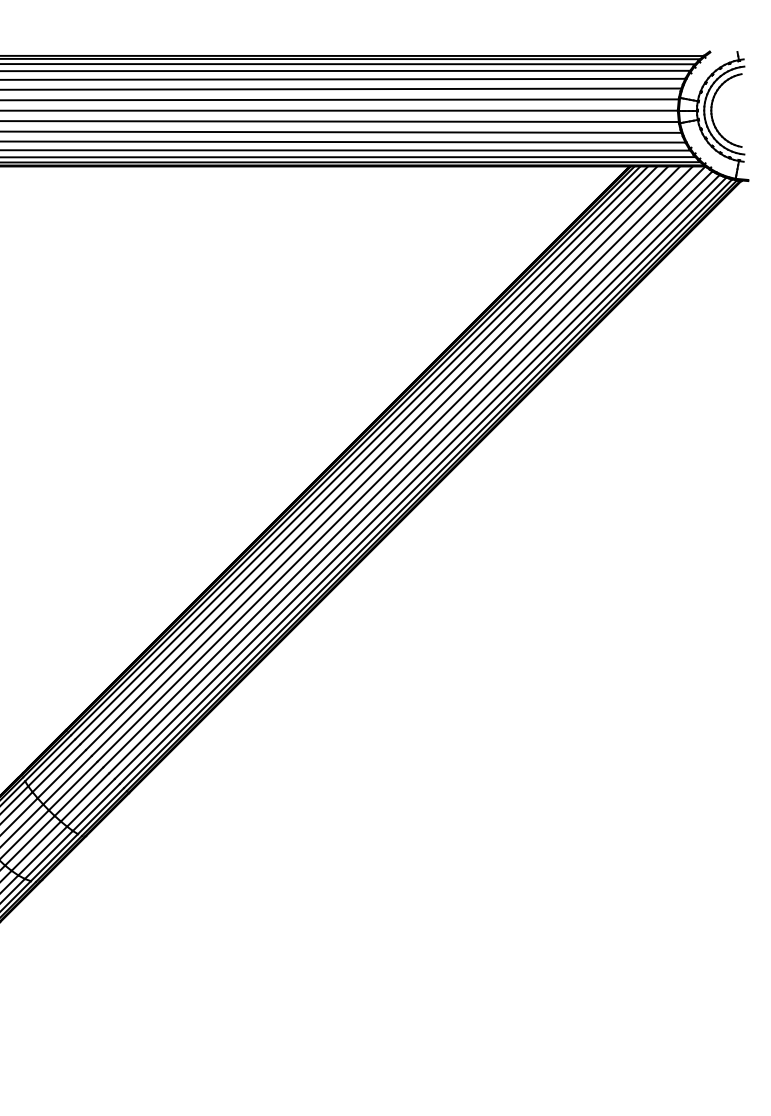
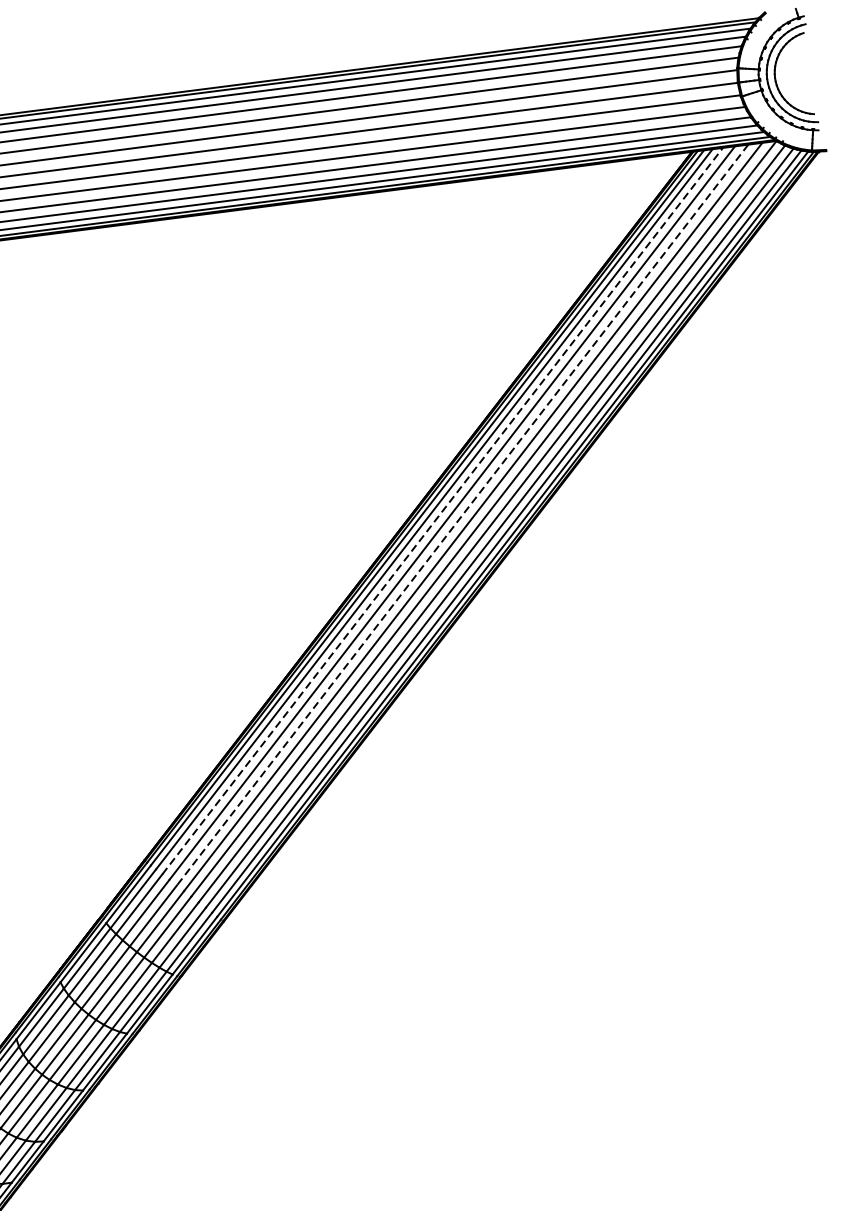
line: (369, 455) -> (443, 511), solid -> dashed
line: (385, 461) -> (462, 515), solid -> dashed

